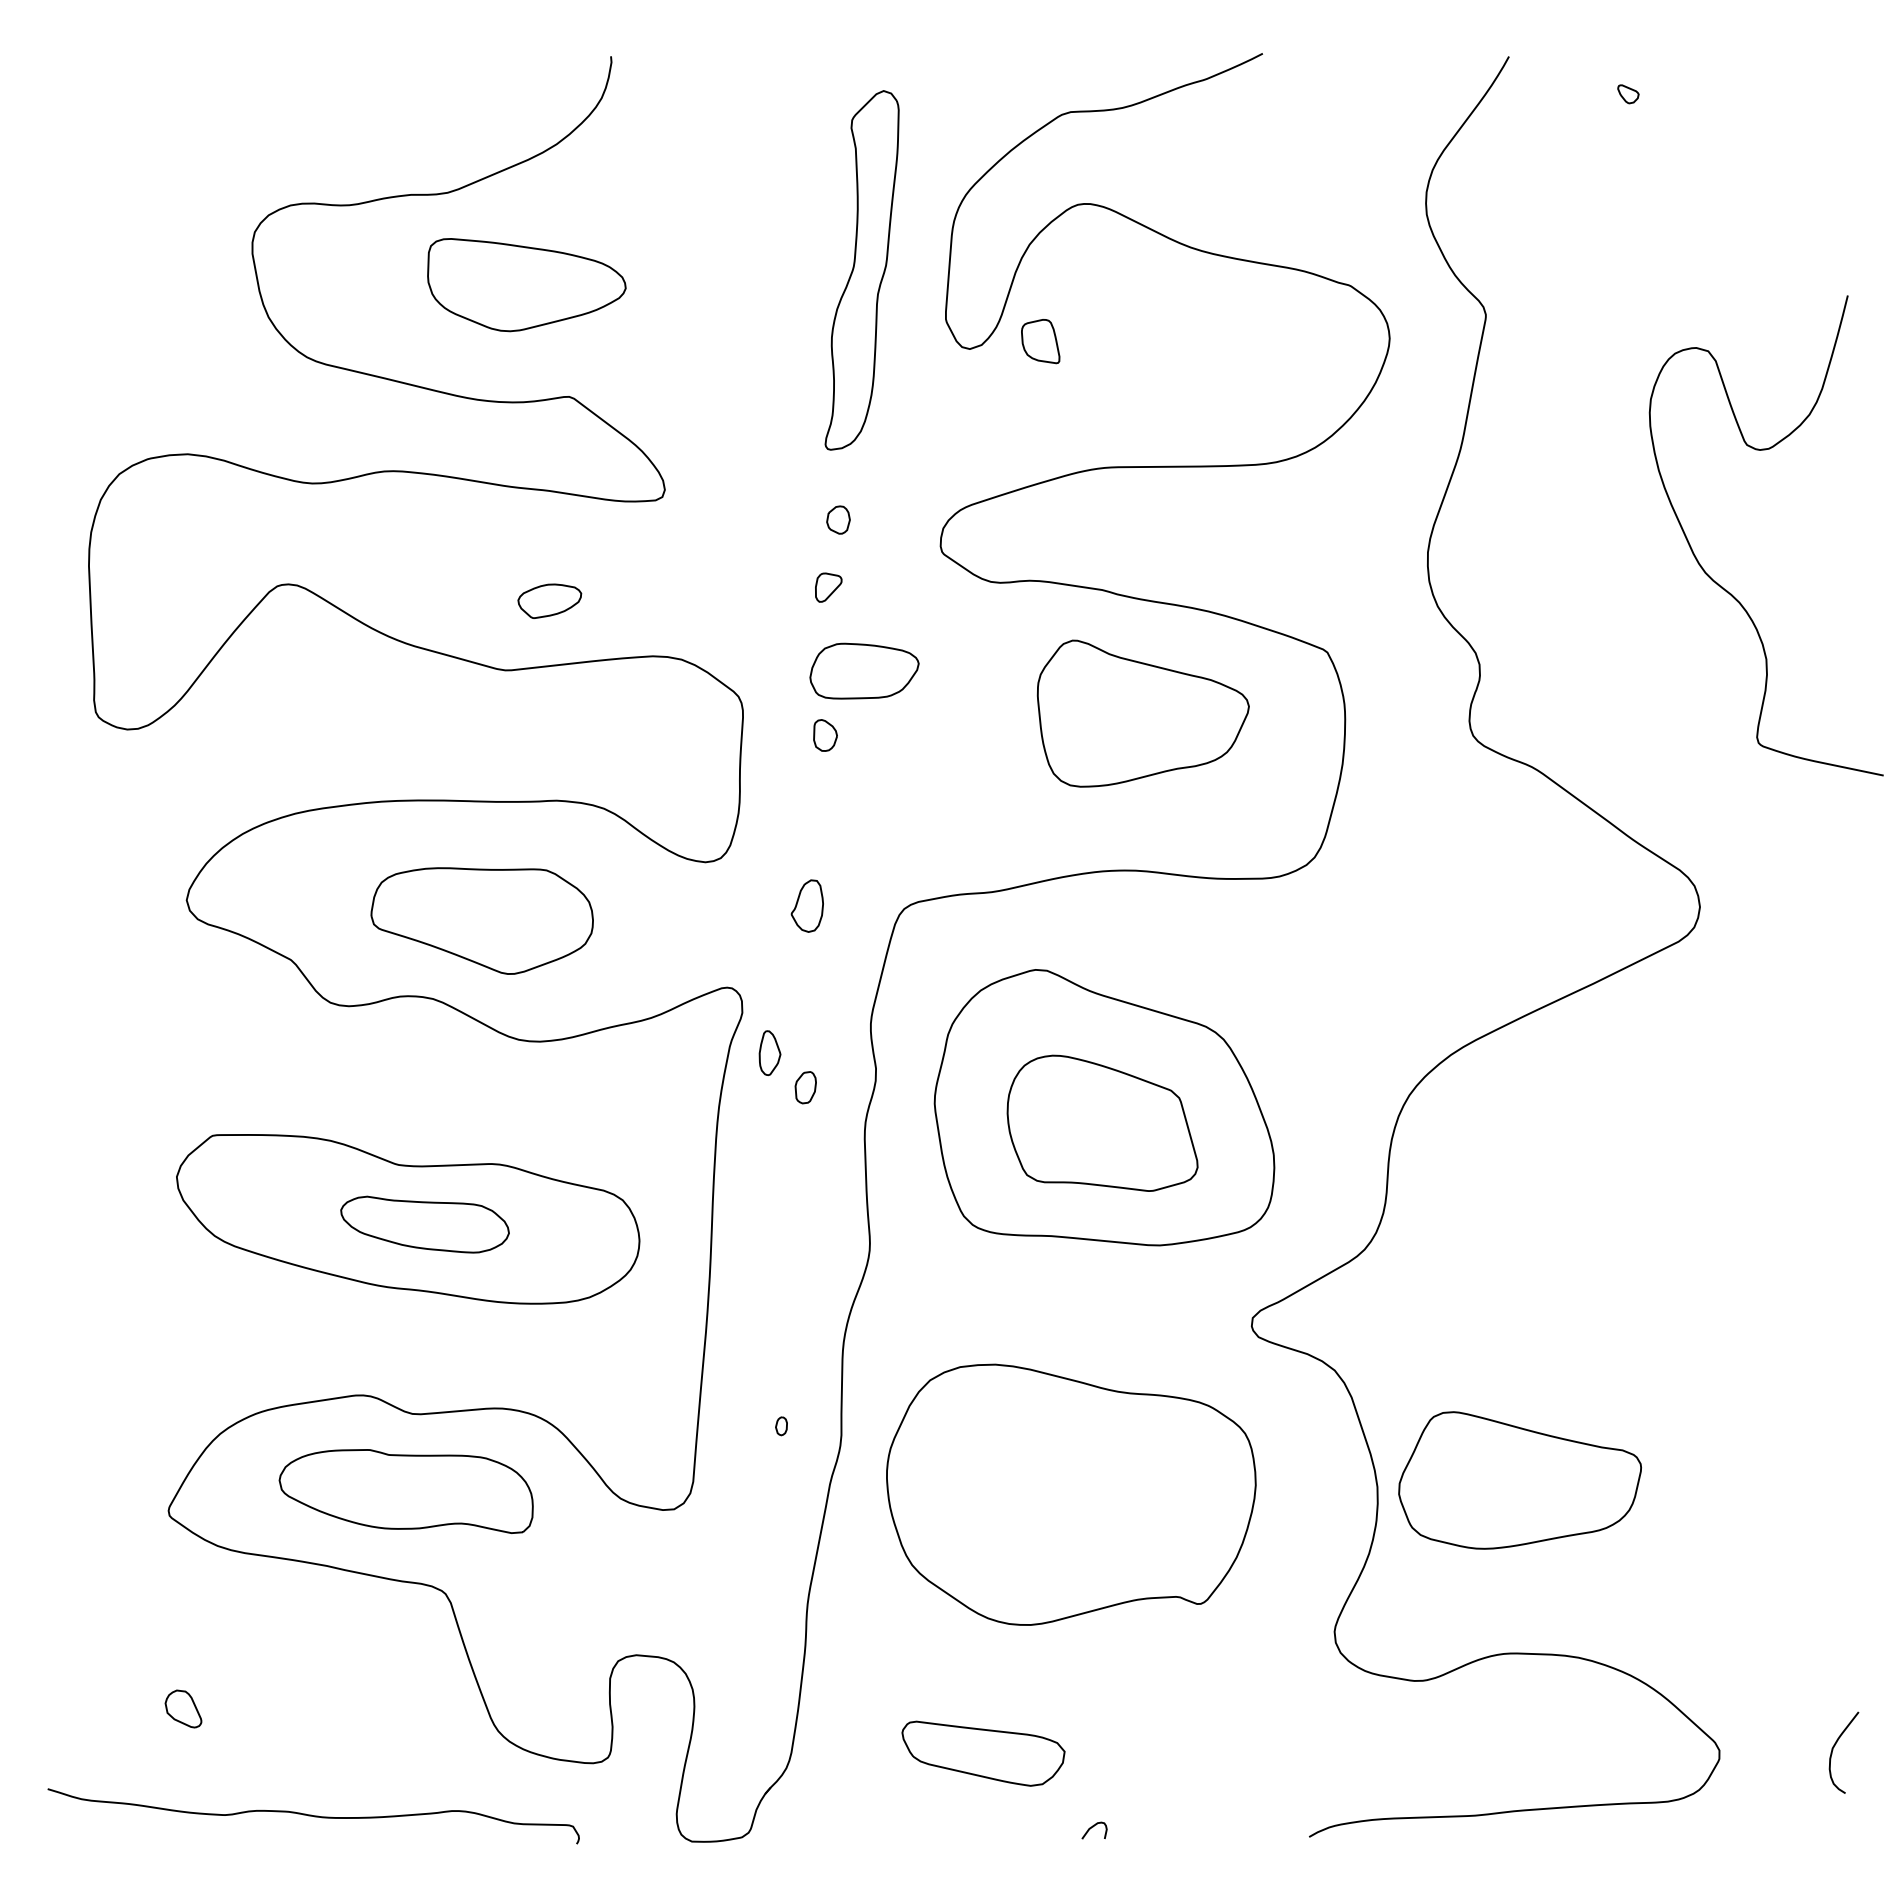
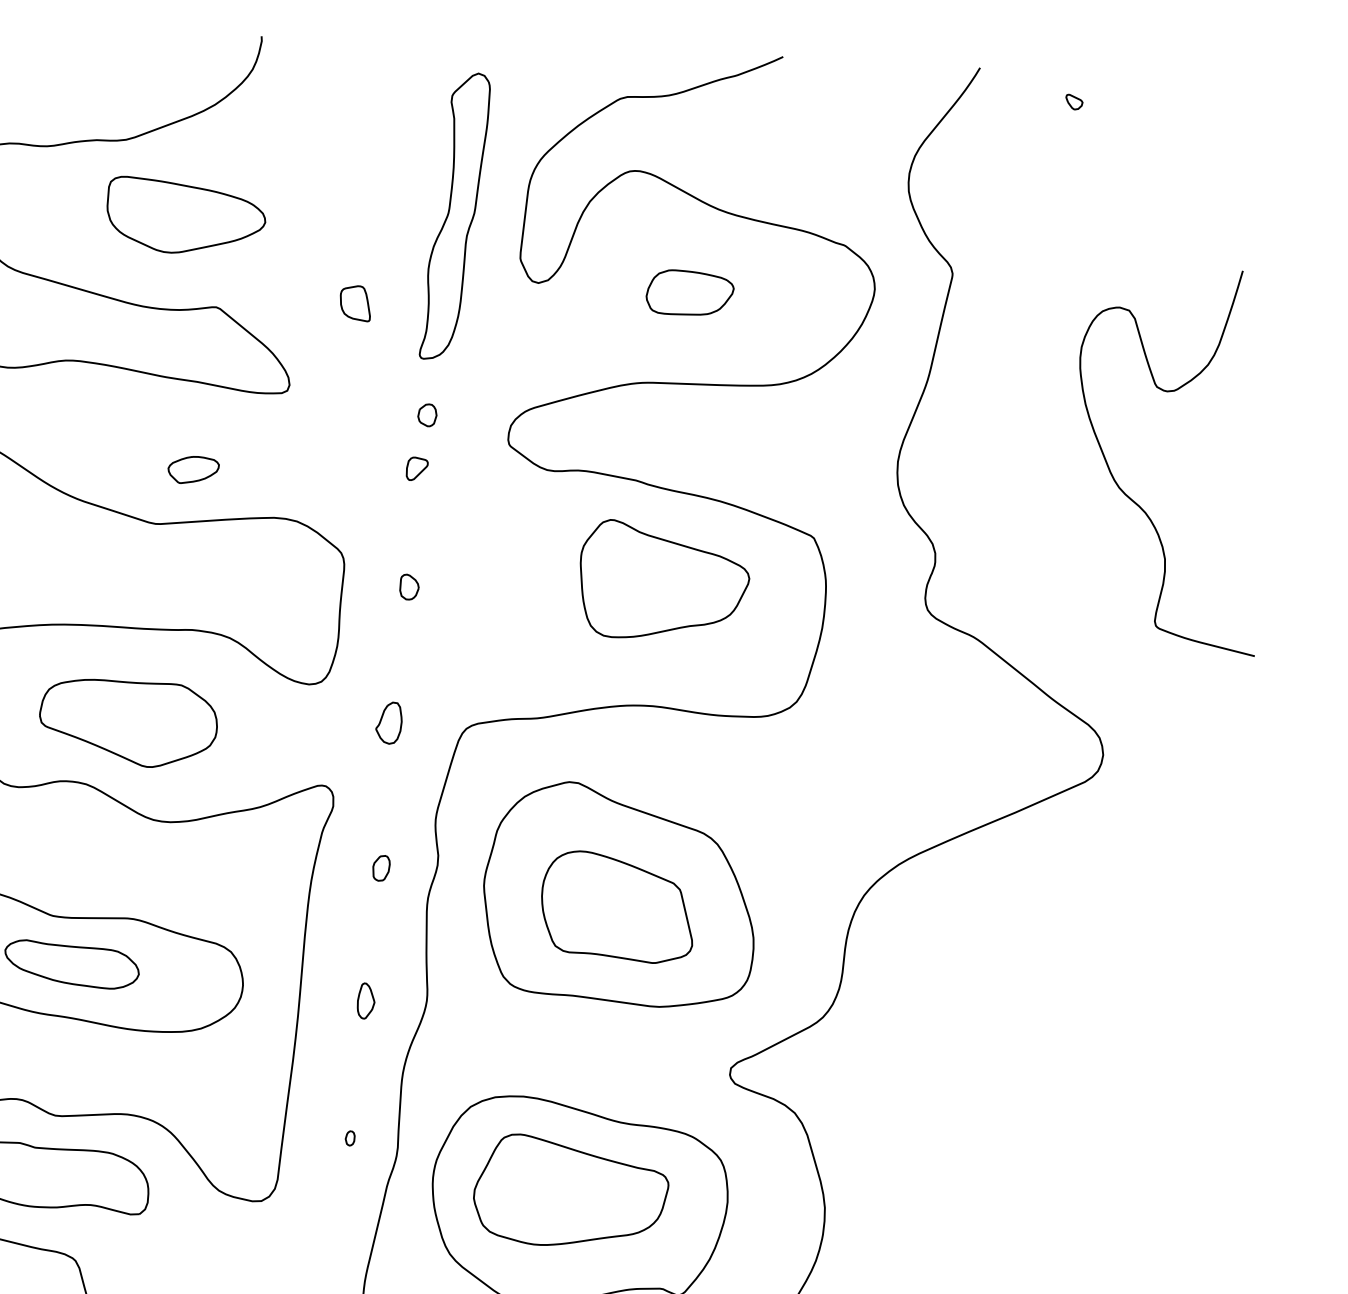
part: (1040, 341) -> (355, 303), moved
part: (864, 670) -> (690, 292), moved
part: (769, 1053) -> (365, 1001), moved
part: (1519, 1480) -> (570, 1191), moved

